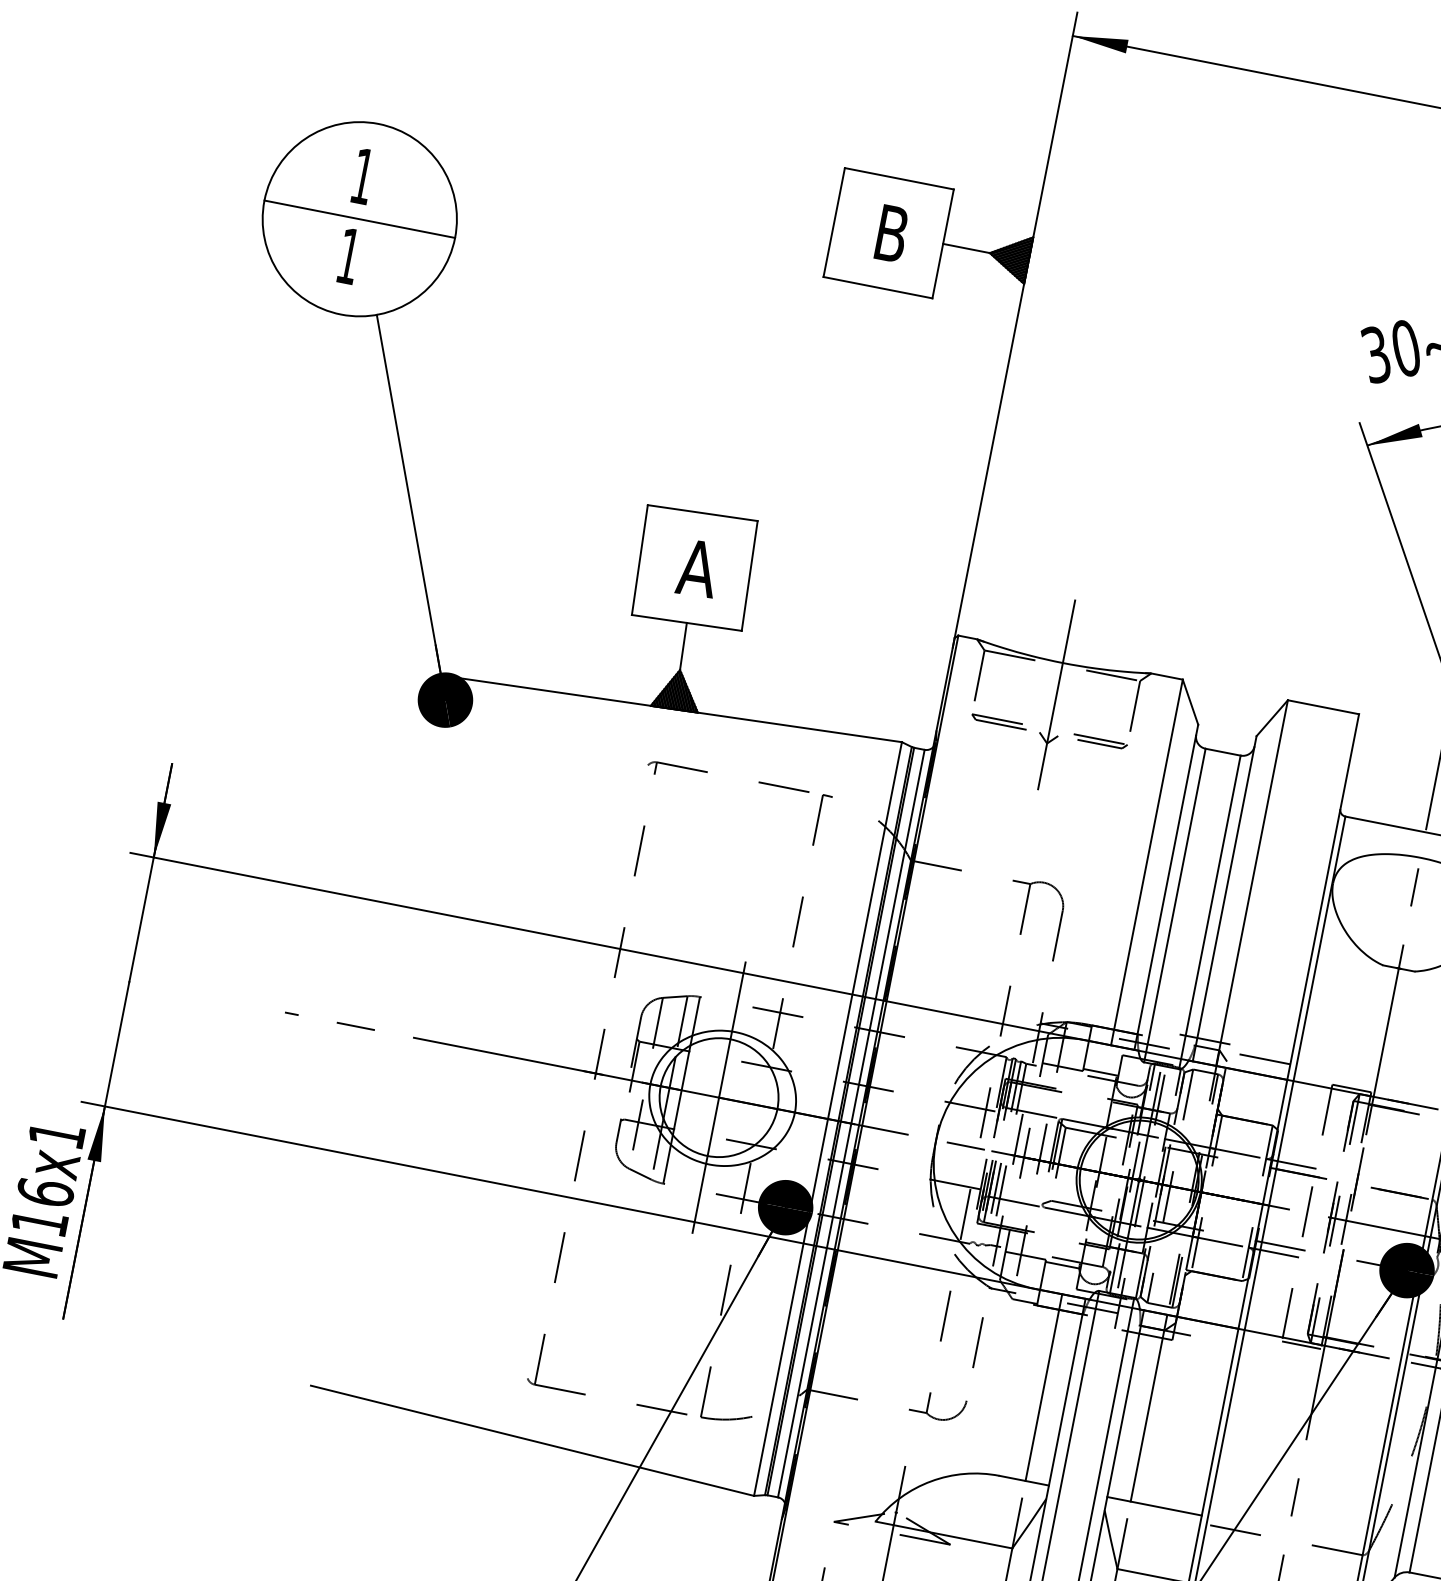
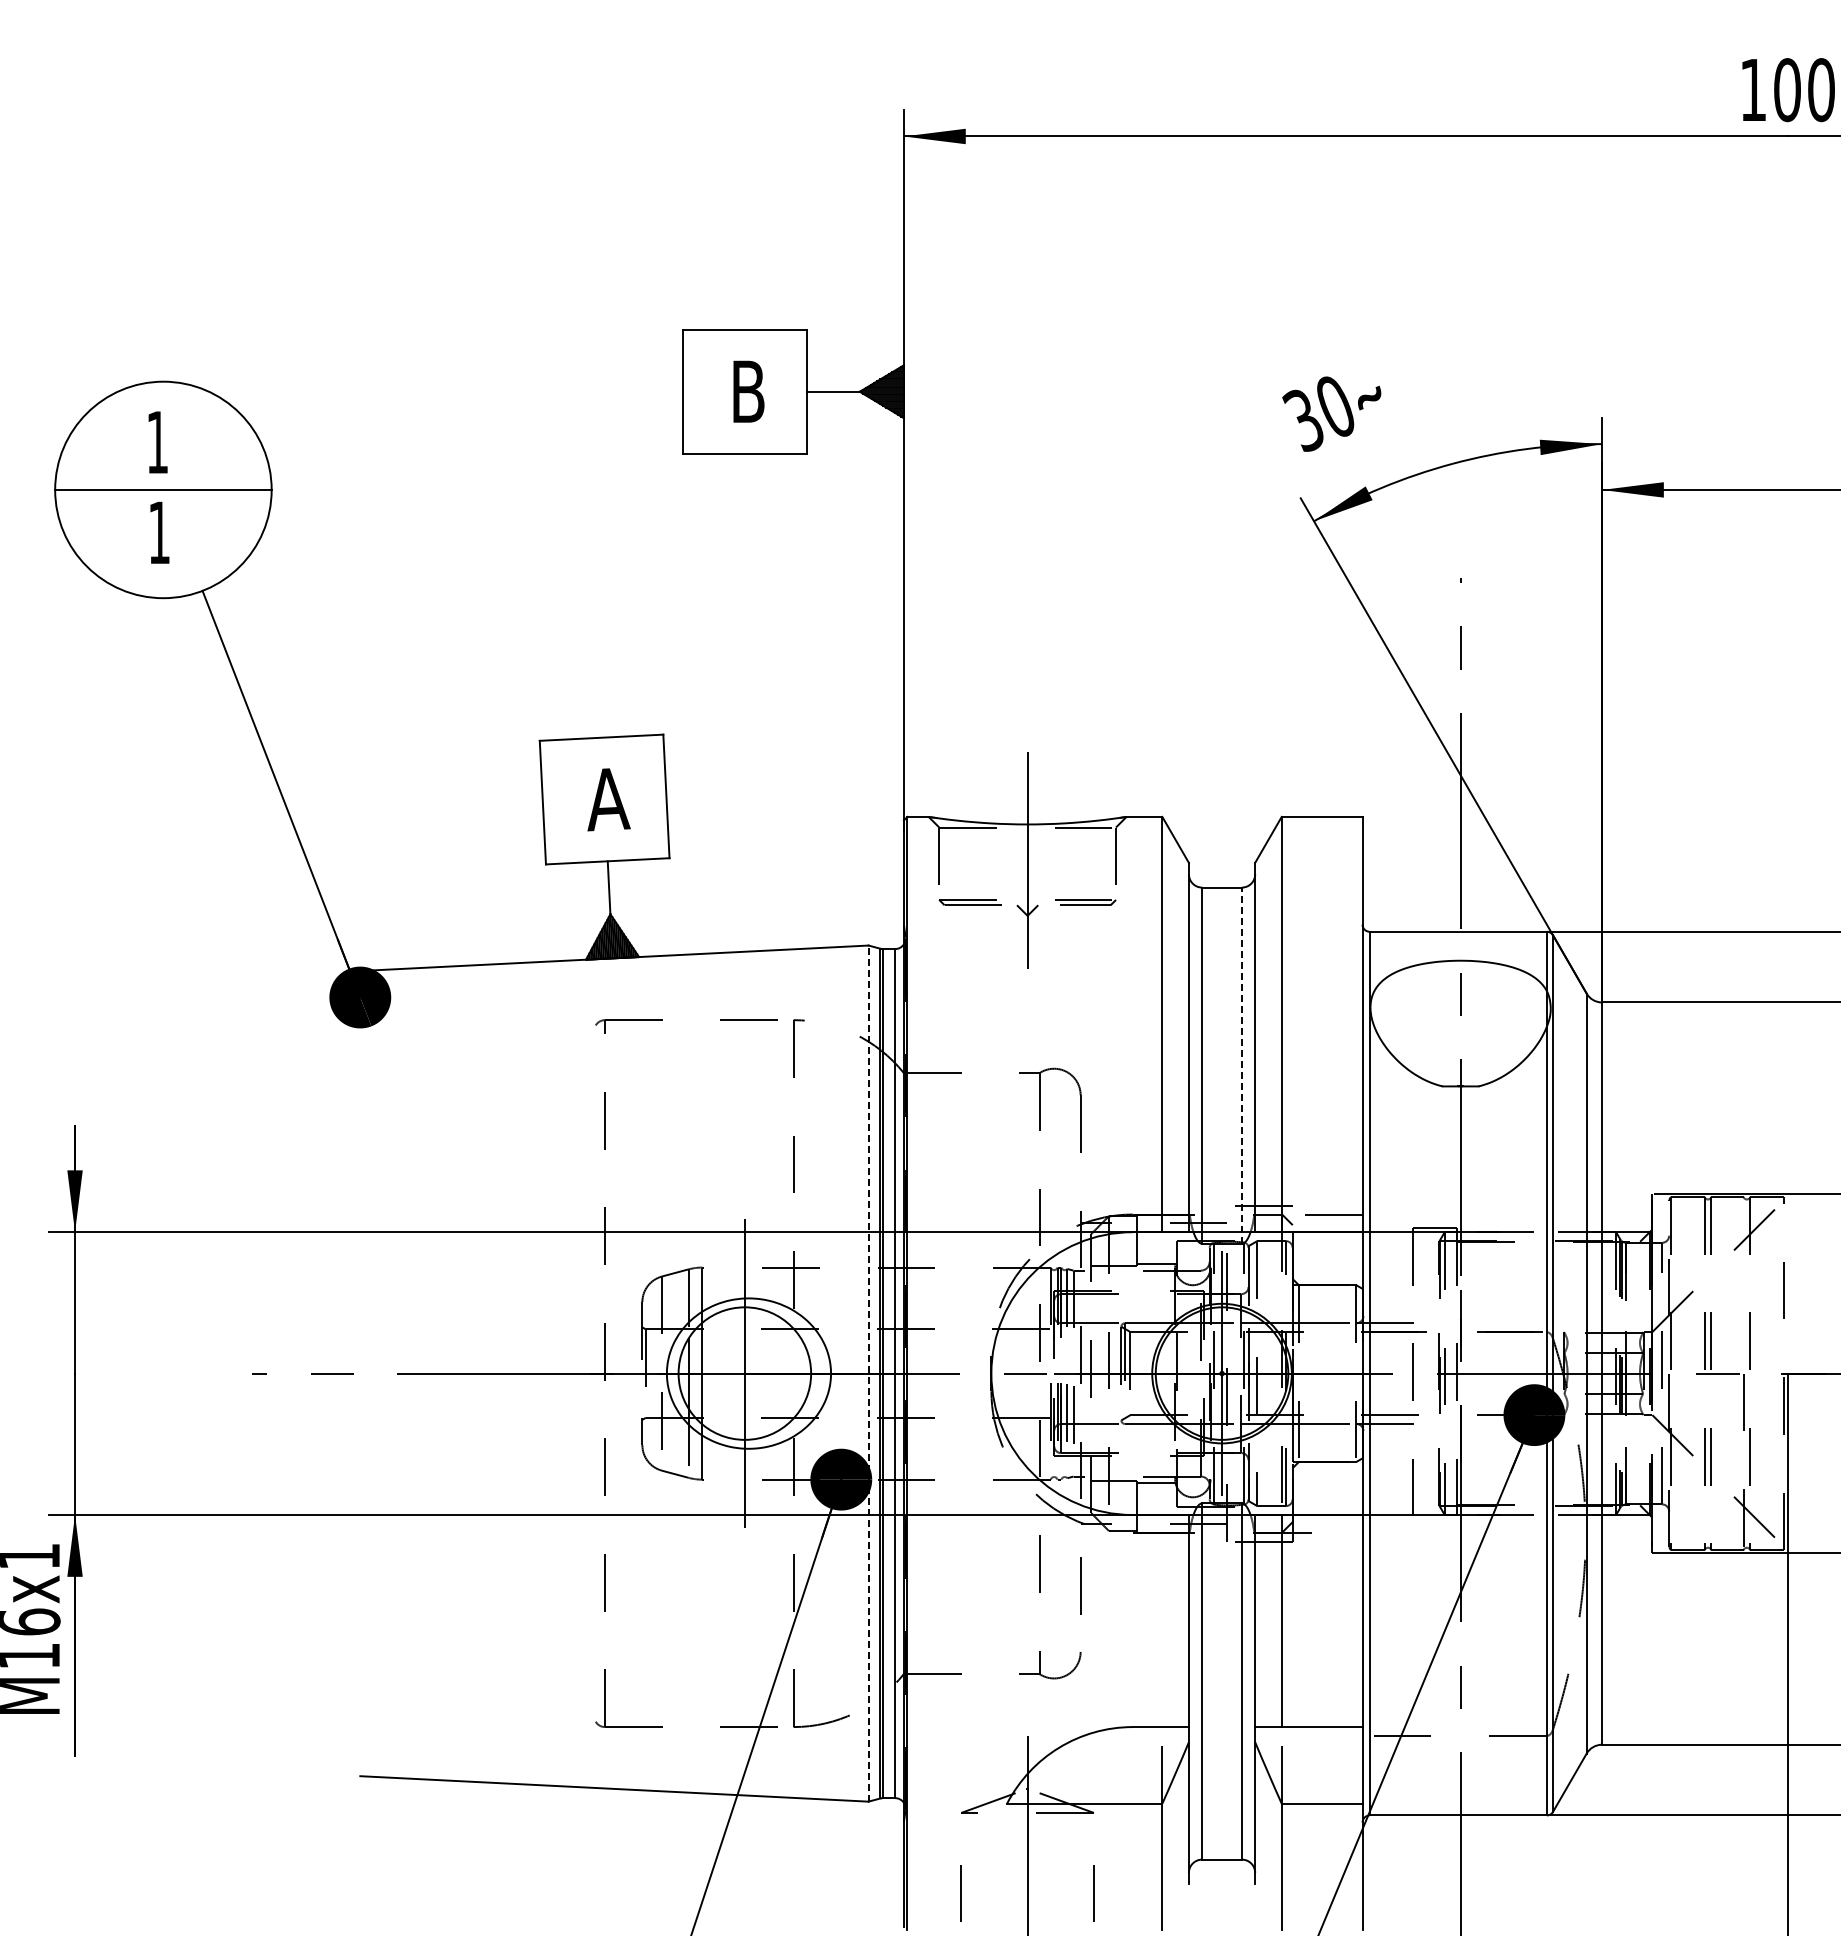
line: (1209, 912) -> (1241, 1065), solid -> dashed
line: (827, 1118) -> (868, 1373), solid -> dashed
line: (1301, 1345) -> (1434, 1519), removed
line: (1044, 1387) -> (1162, 1620), removed

